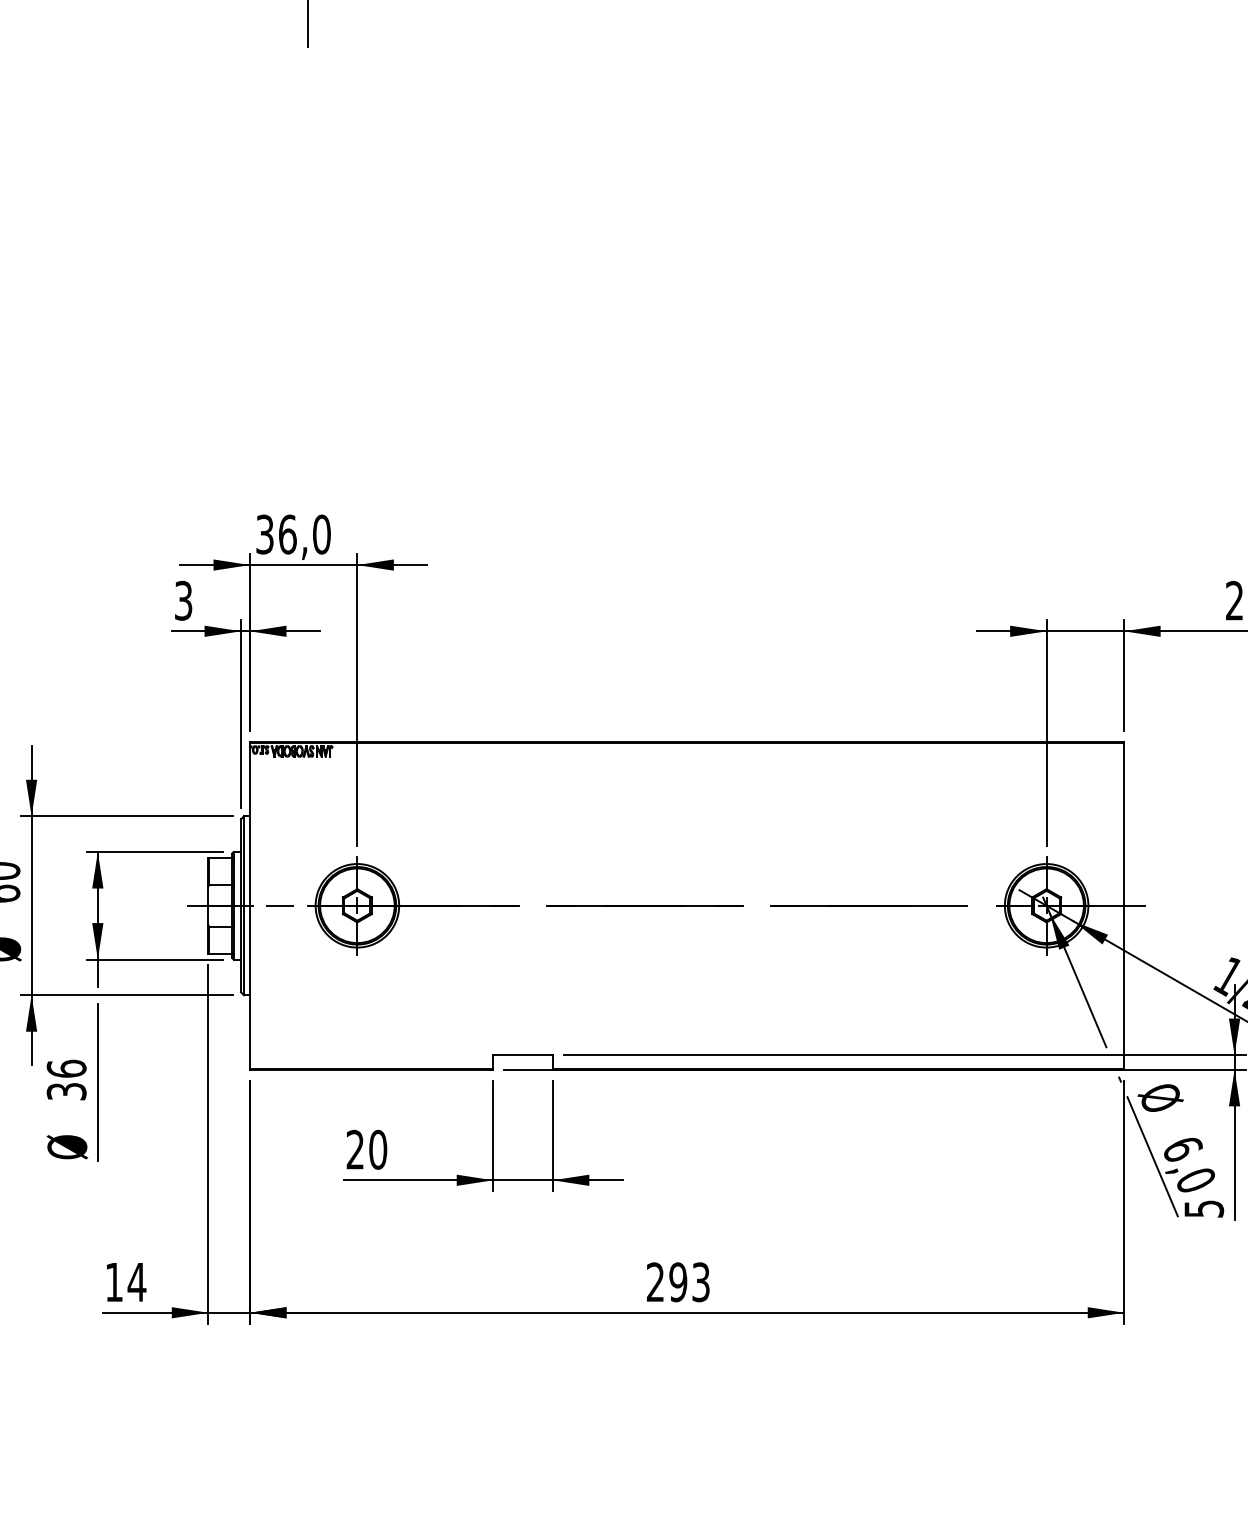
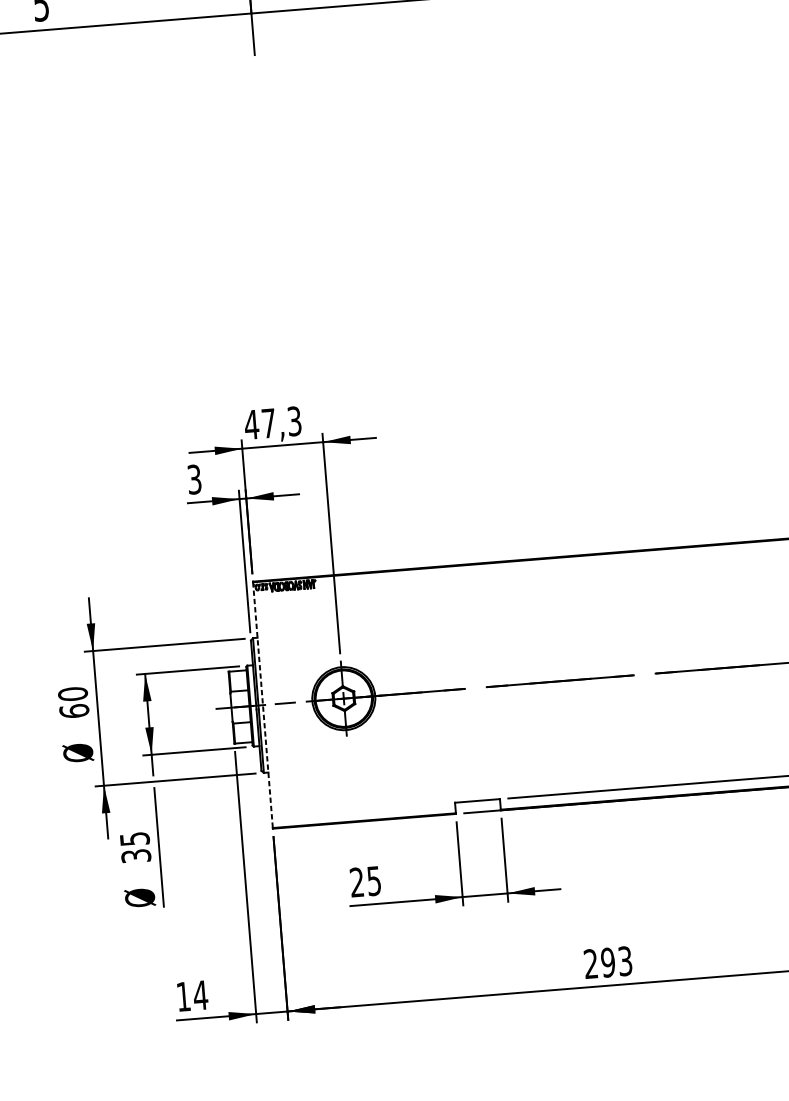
text: (292, 534) -> (272, 423), 36,0 -> 47,3
line: (250, 906) -> (263, 705), solid -> dashed
text: (66, 1068) -> (134, 838), 36 -> 35
text: (378, 1149) -> (374, 880), 20 -> 25

